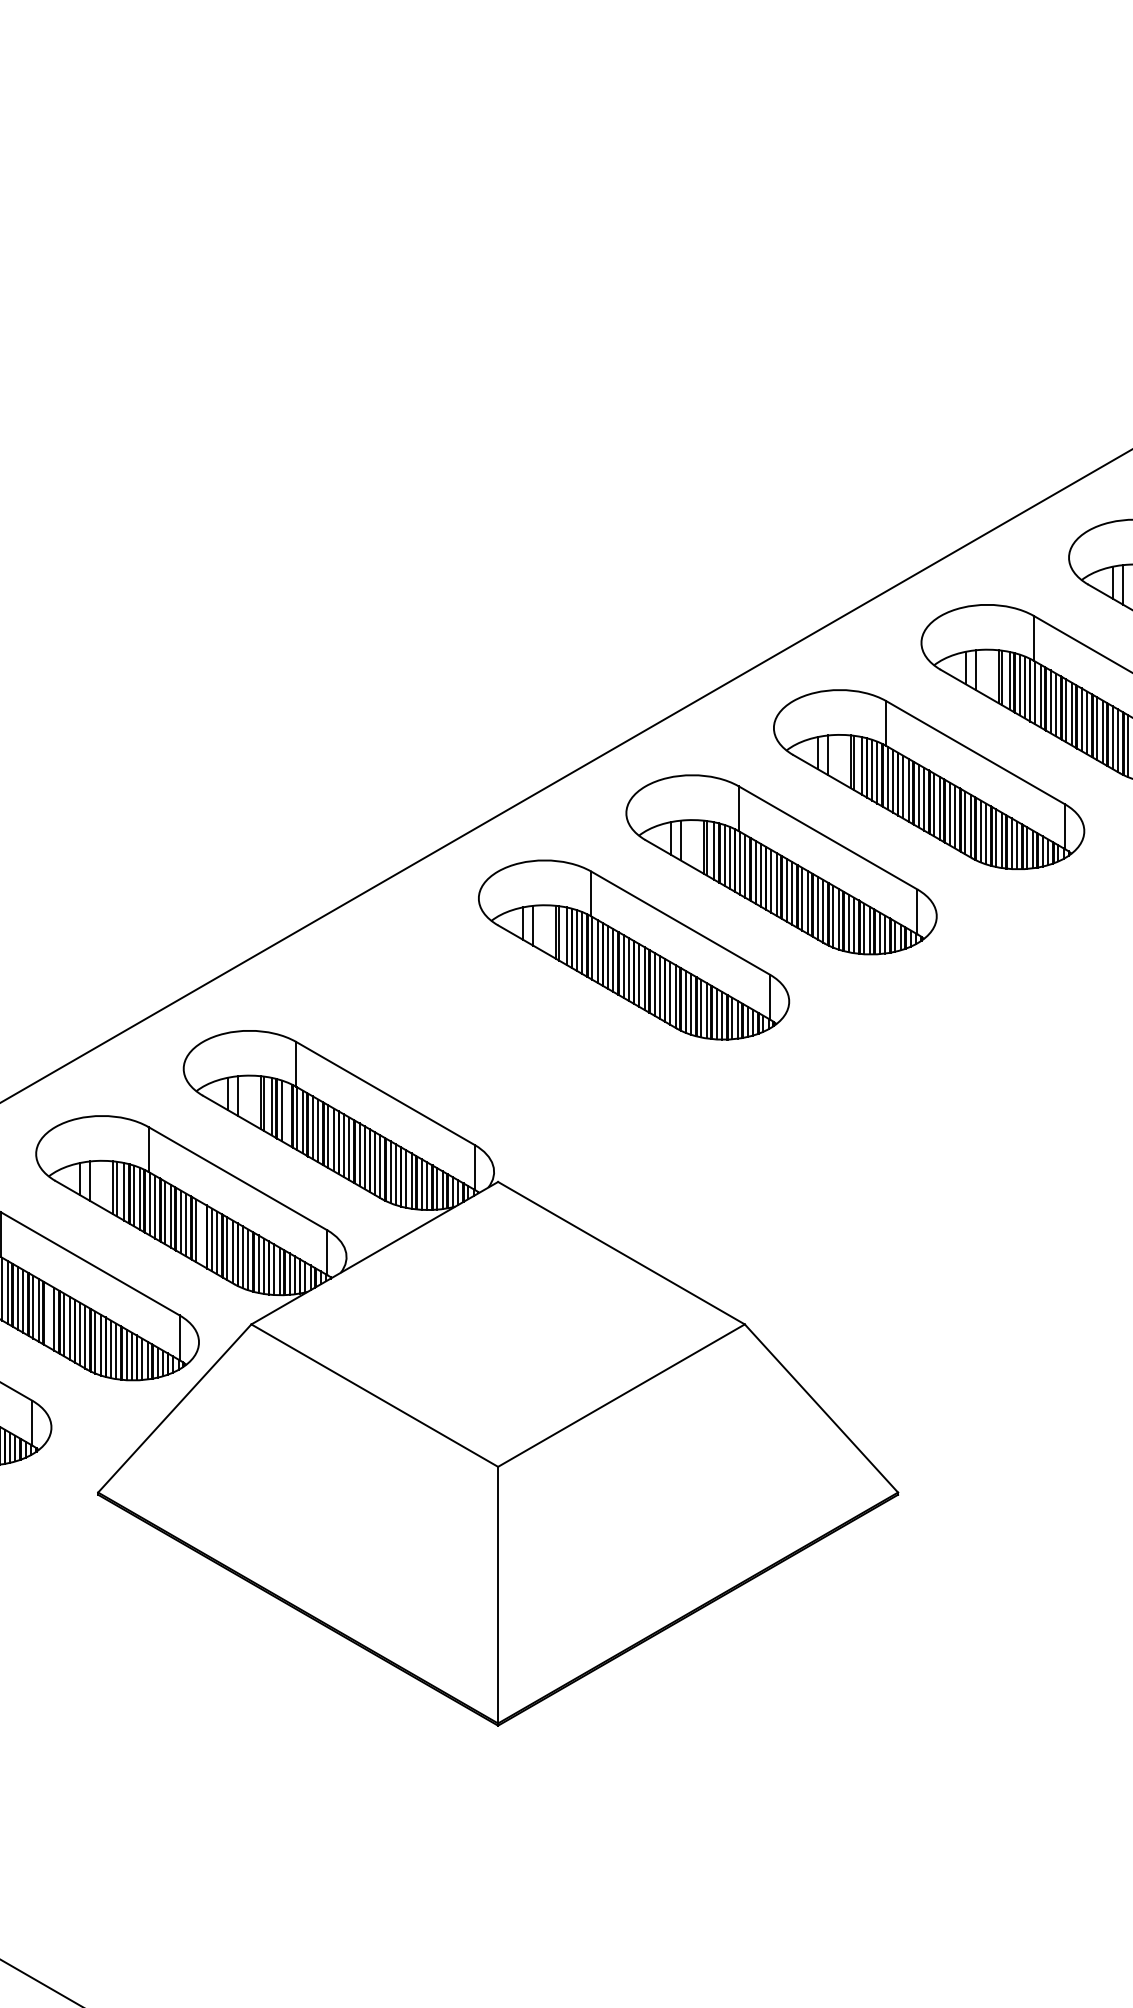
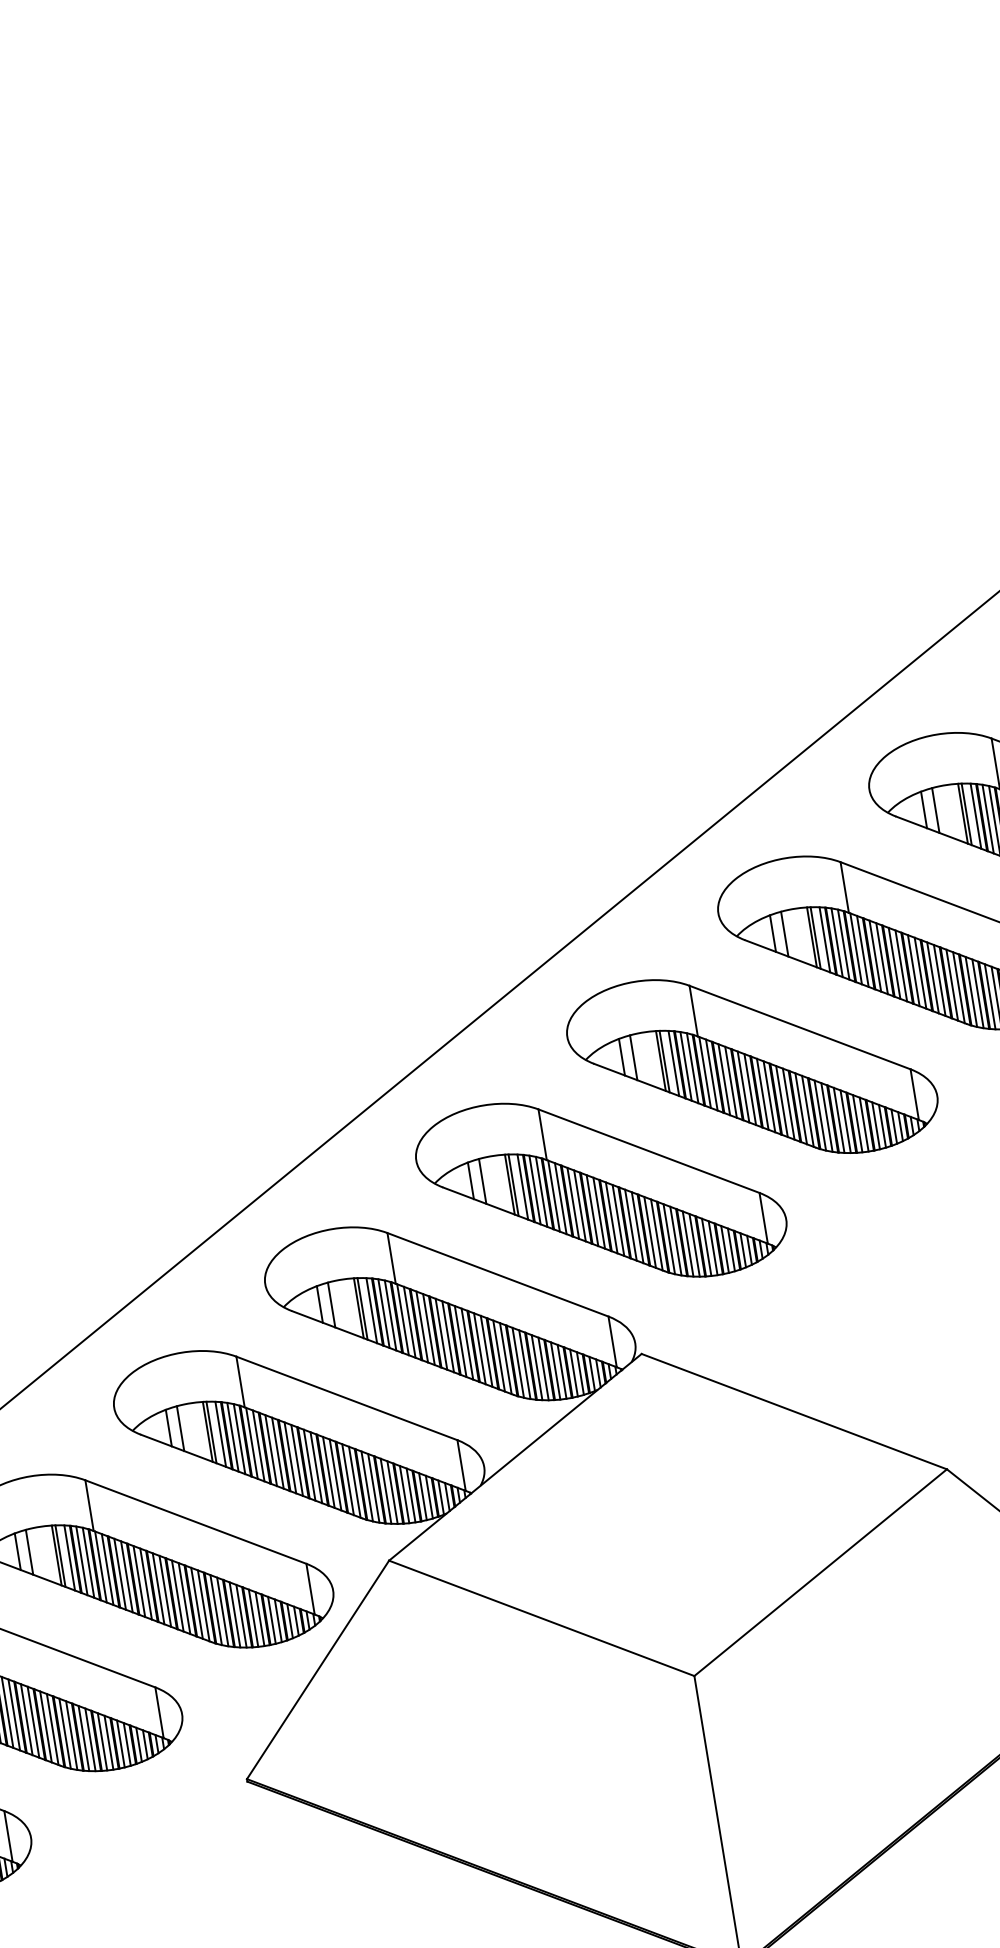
part: (486, 1034) -> (601, 1189), added
line: (287, 1113) -> (390, 1315), added
line: (201, 1233) -> (315, 1467), added
line: (48, 1315) -> (158, 1588), added

